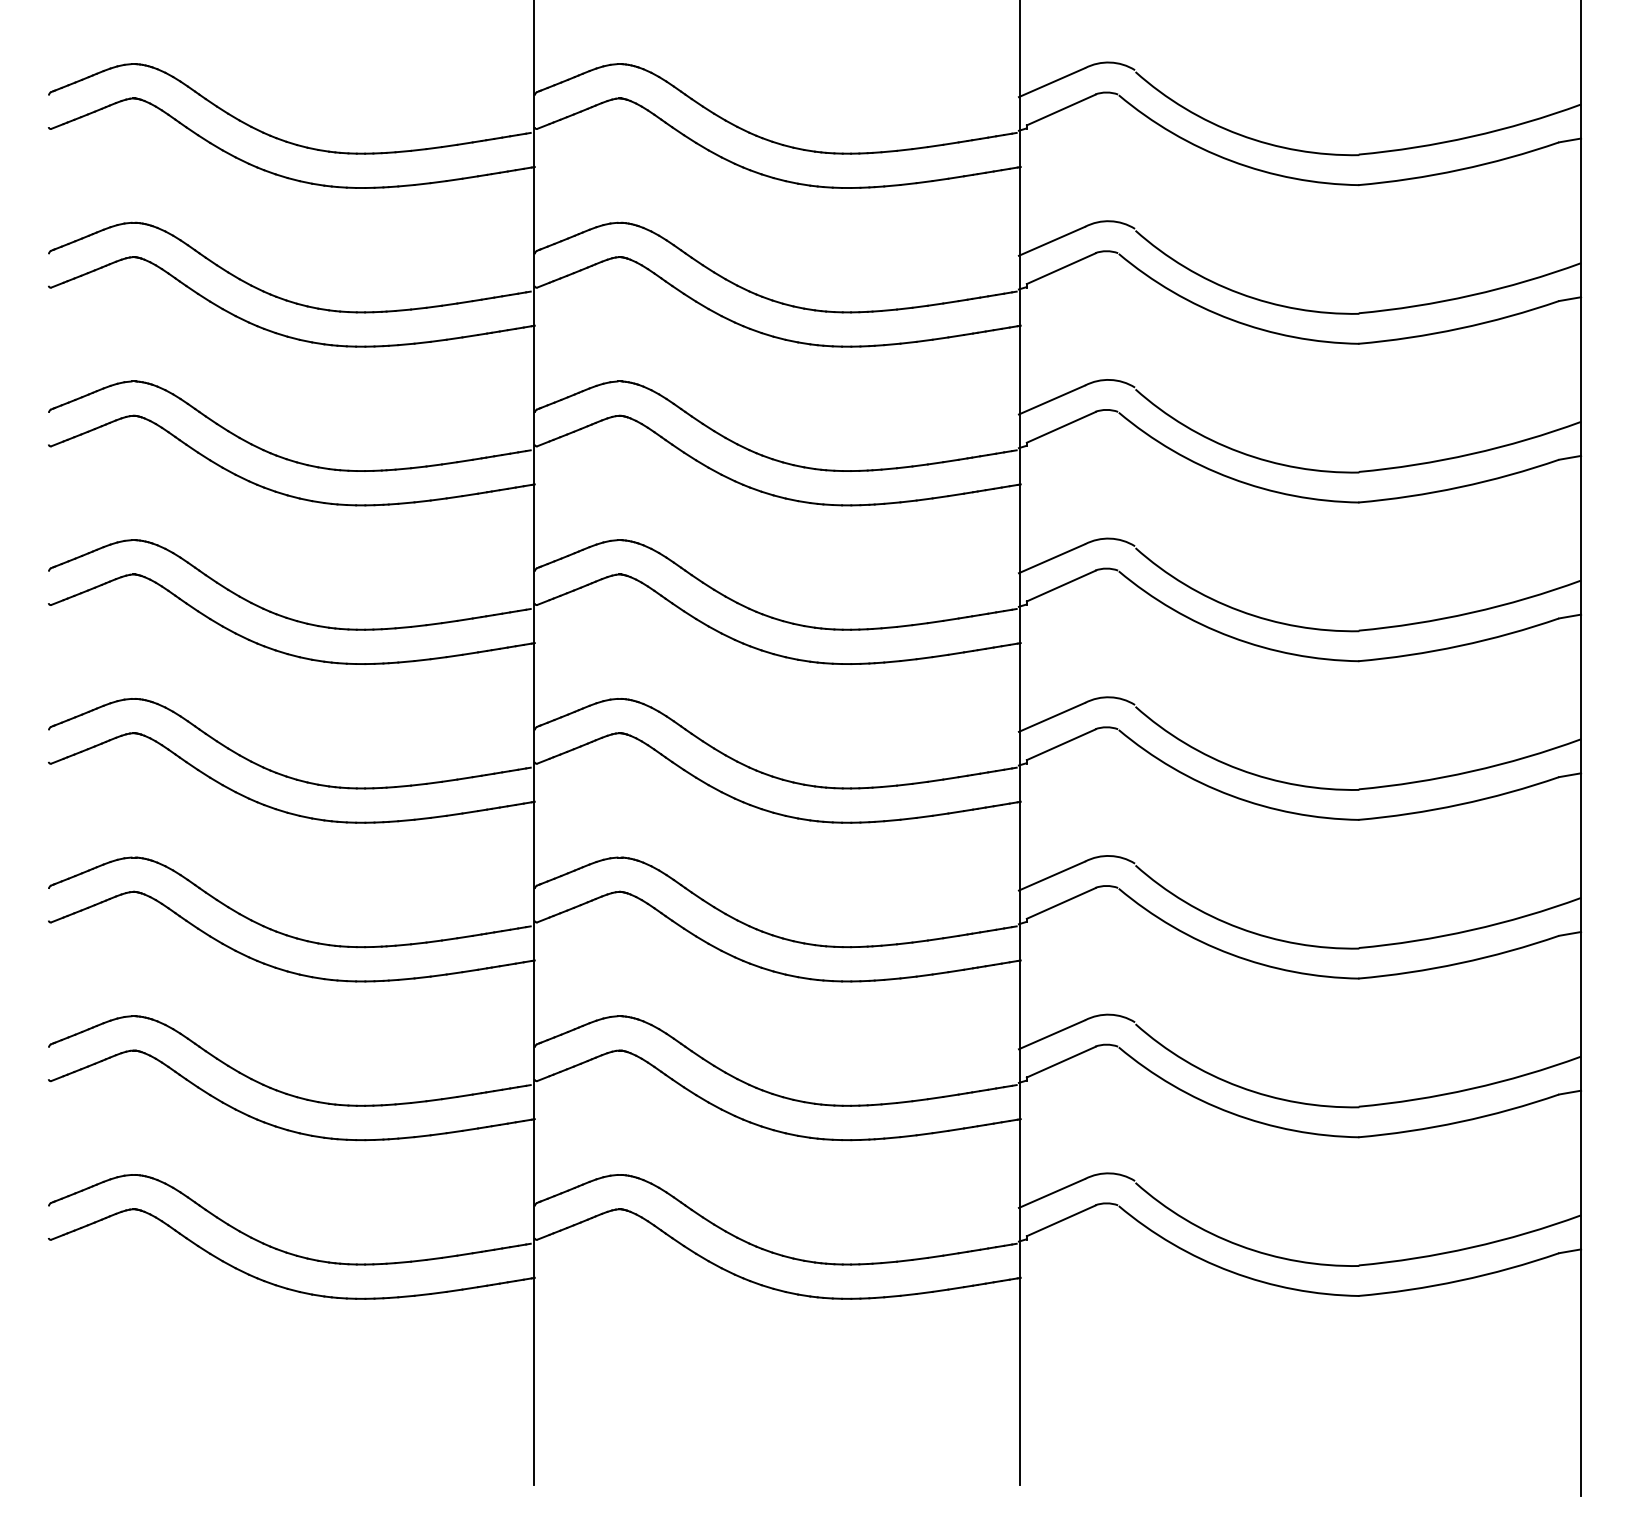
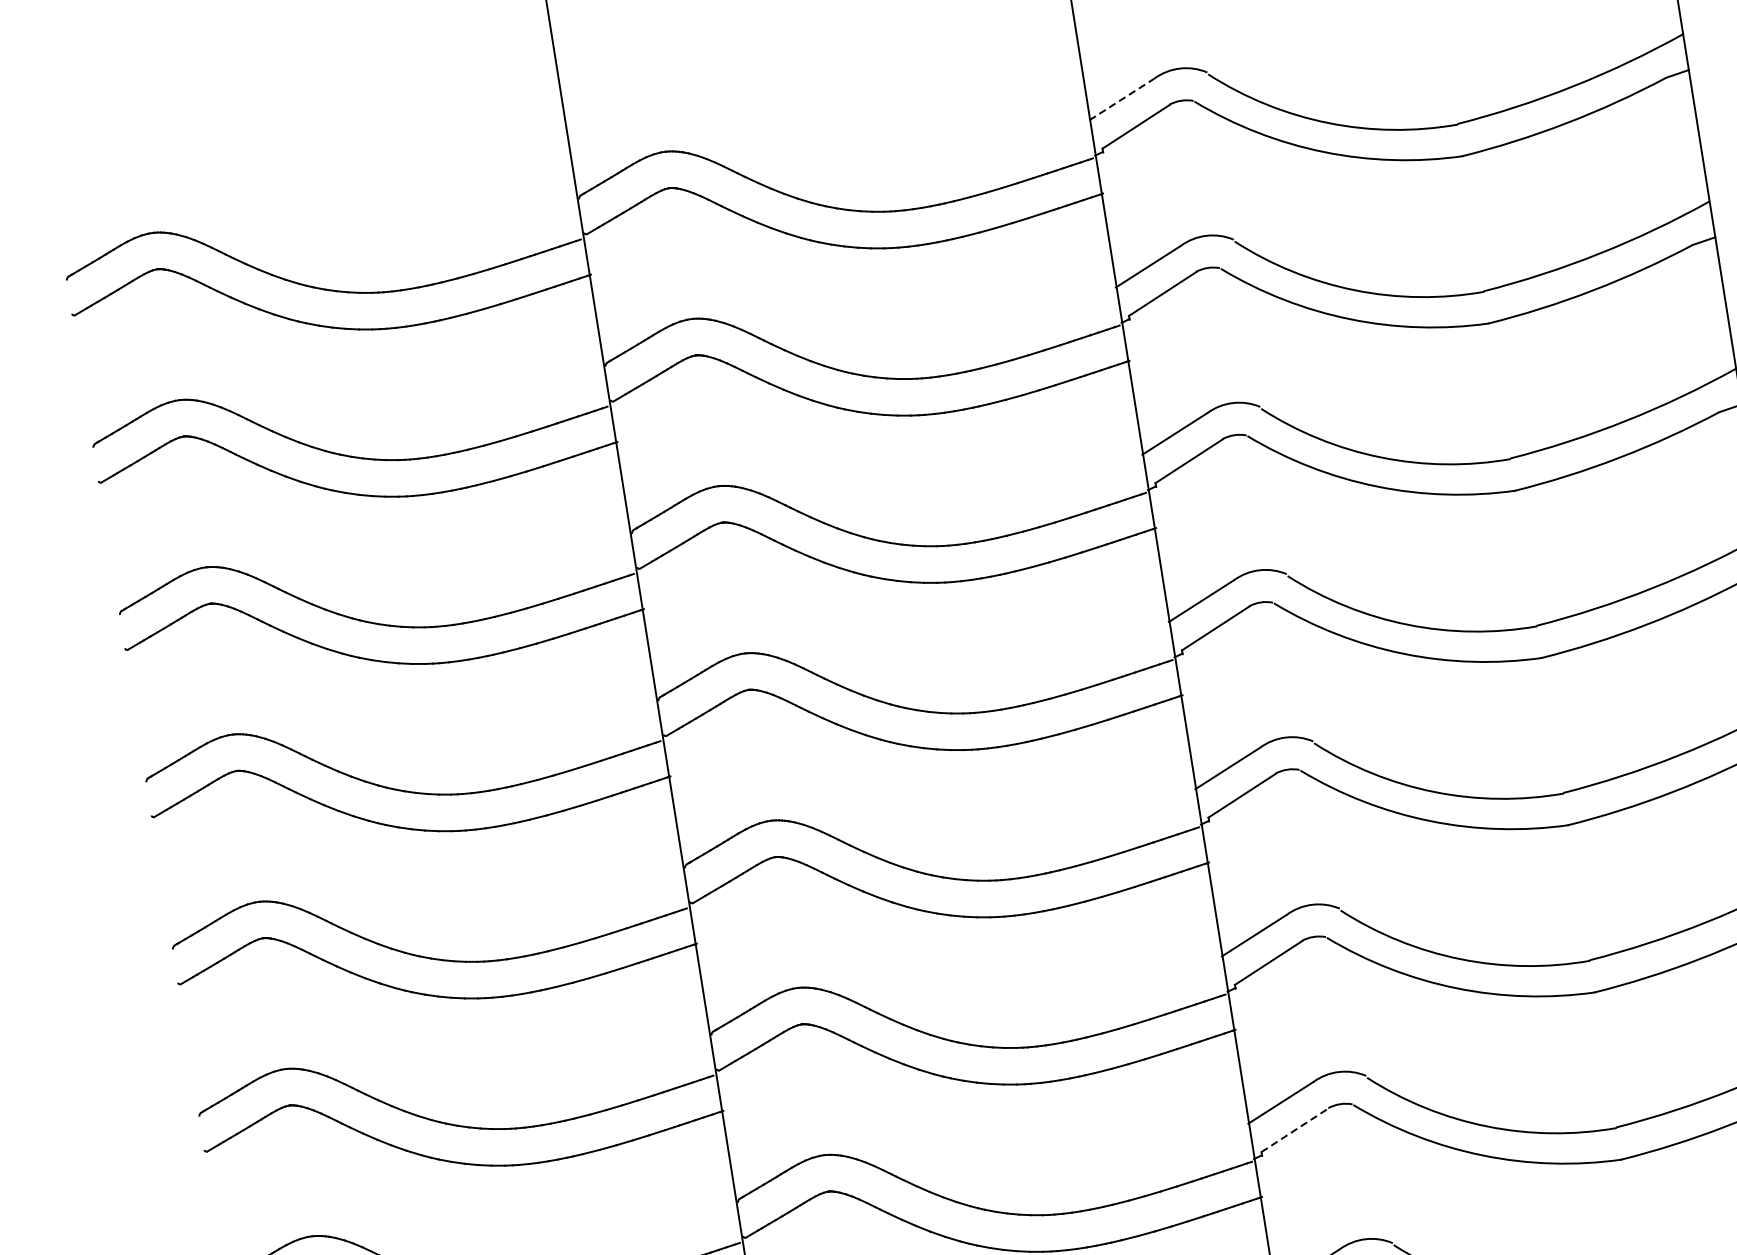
line: (1052, 82) -> (1122, 99), solid -> dashed
line: (1061, 1062) -> (1295, 1130), solid -> dashed

